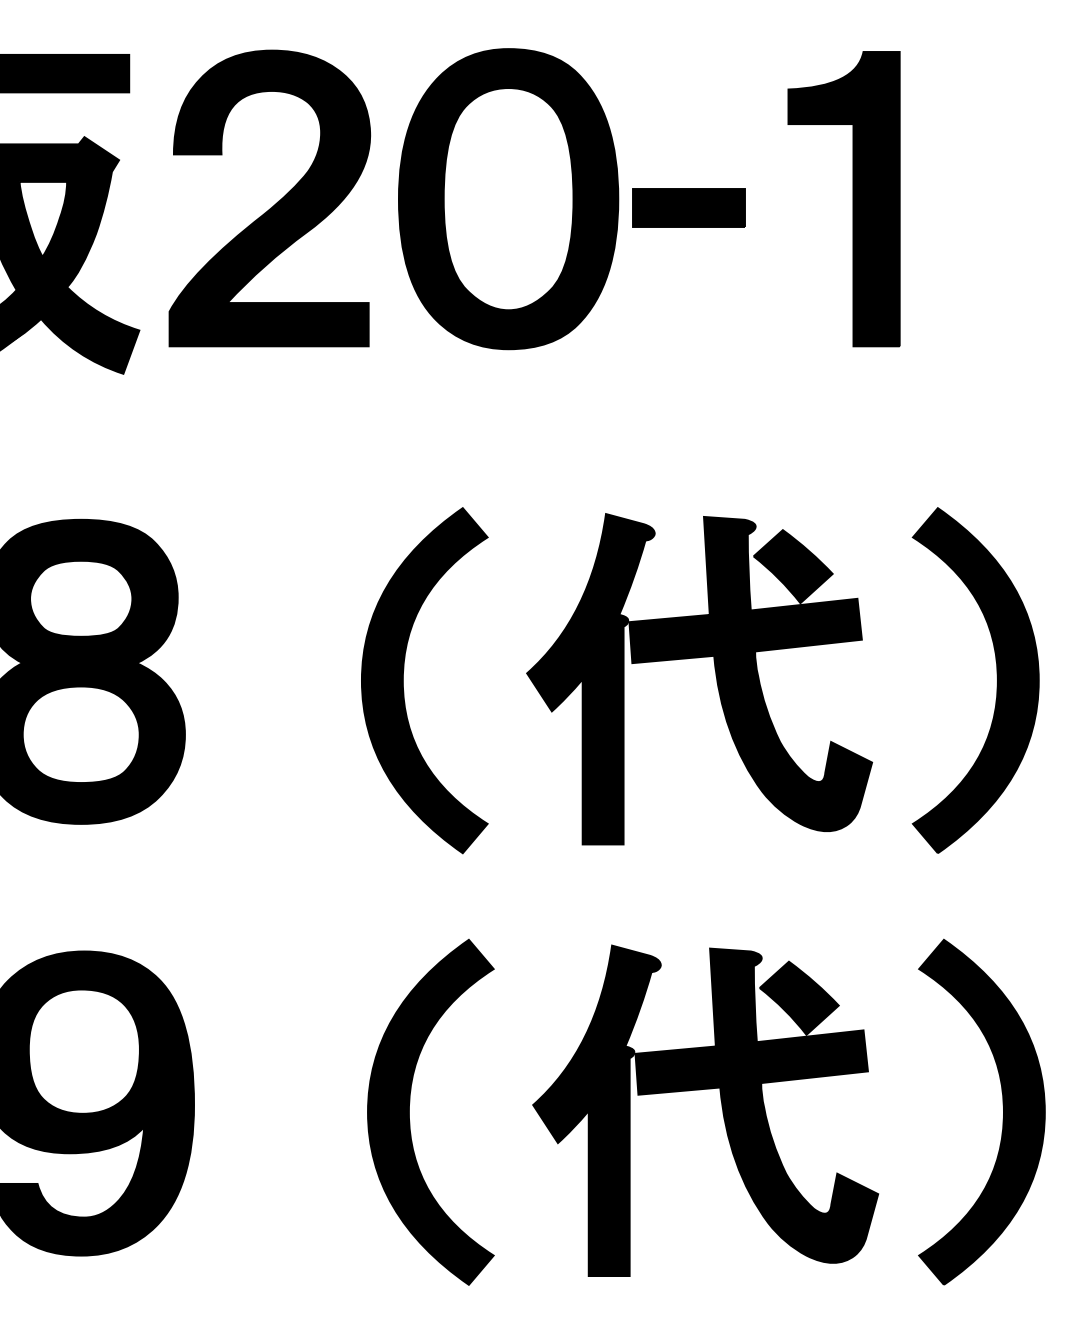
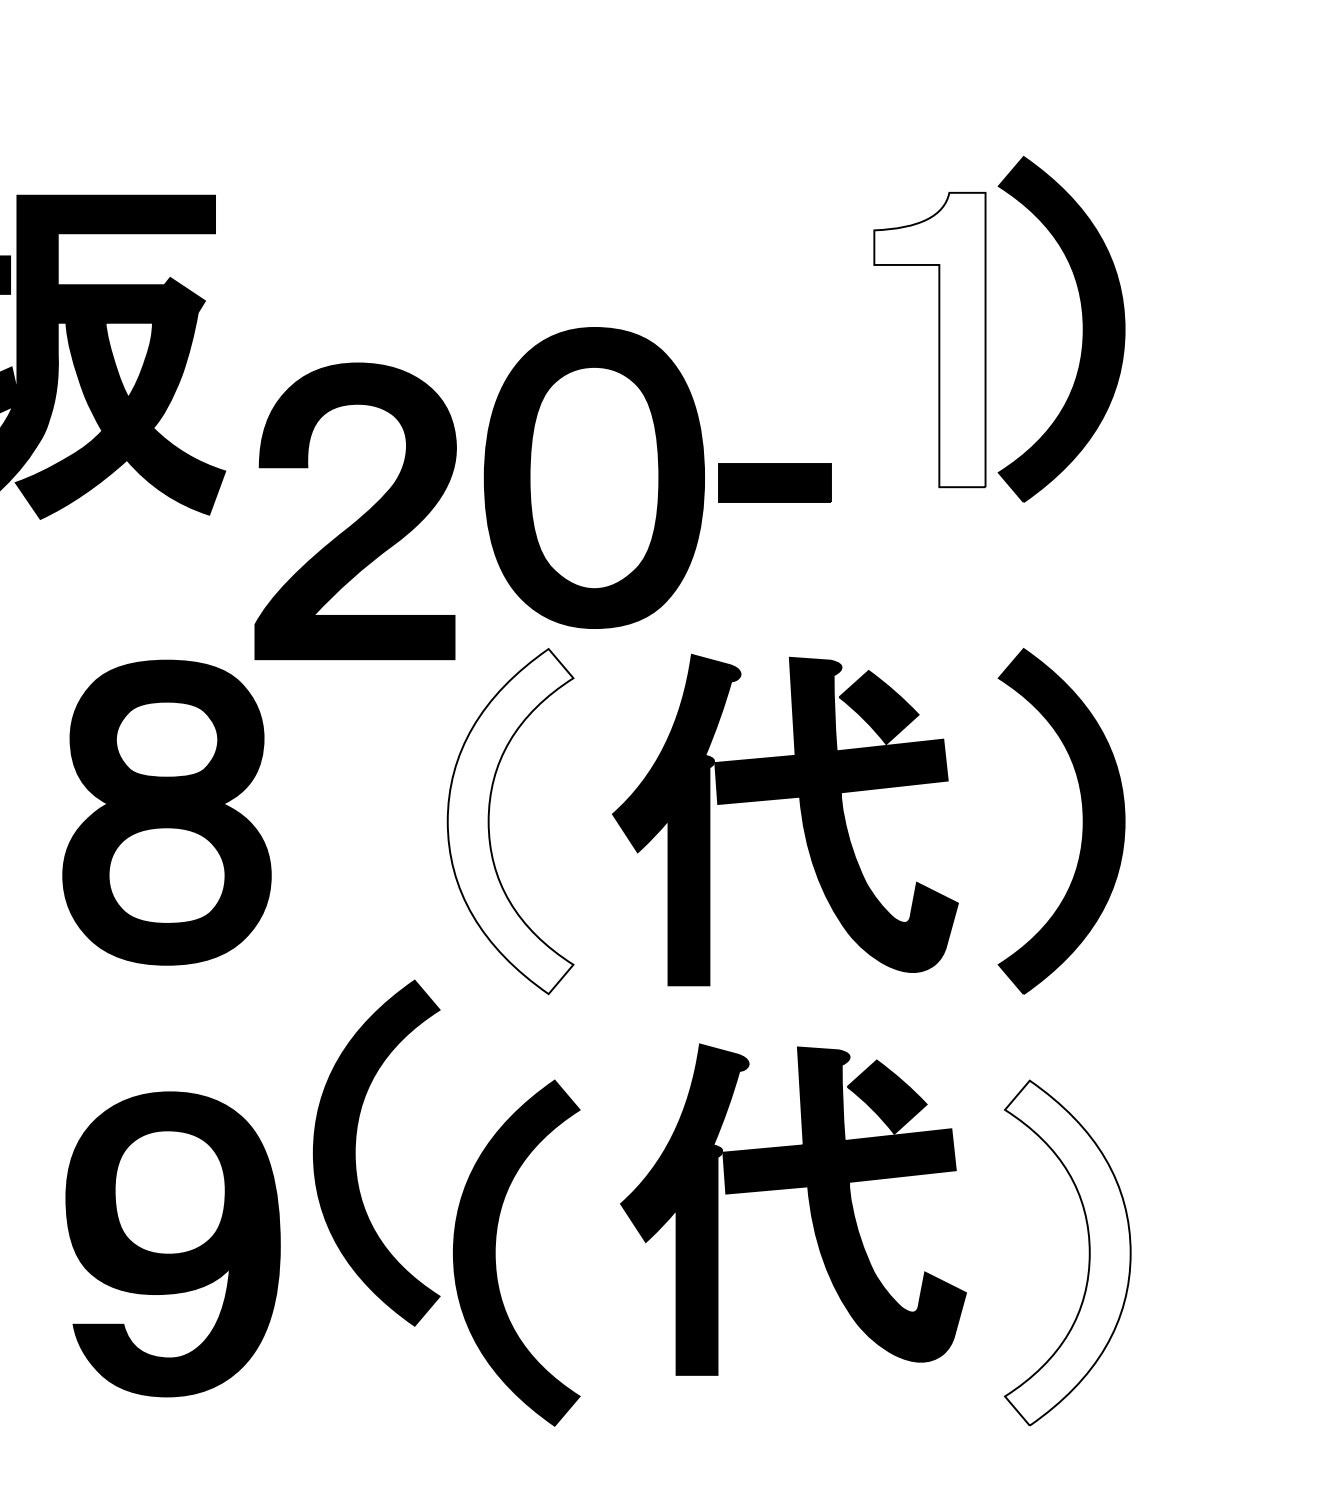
part: (996, 188) -> (1082, 329), added
part: (507, 198) -> (593, 477), moved
fill: (843, 198) -> (929, 339), removed
part: (272, 205) -> (358, 518), moved
part: (688, 207) -> (774, 482), moved
fill: (424, 680) -> (510, 821), removed
part: (269, 1011) -> (355, 1152), added
part: (721, 1108) -> (809, 1207), moved
fill: (981, 1111) -> (1067, 1252), removed

